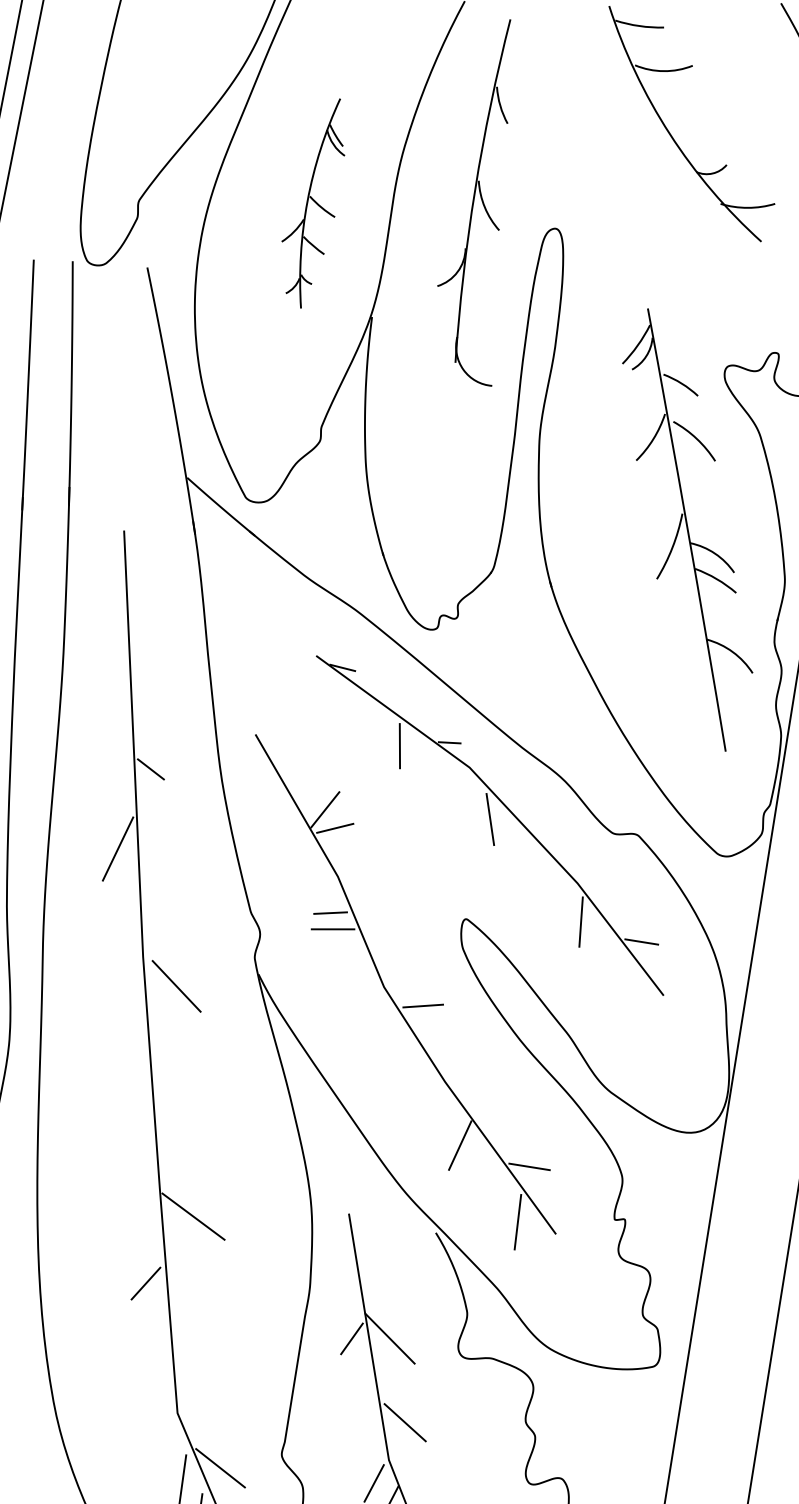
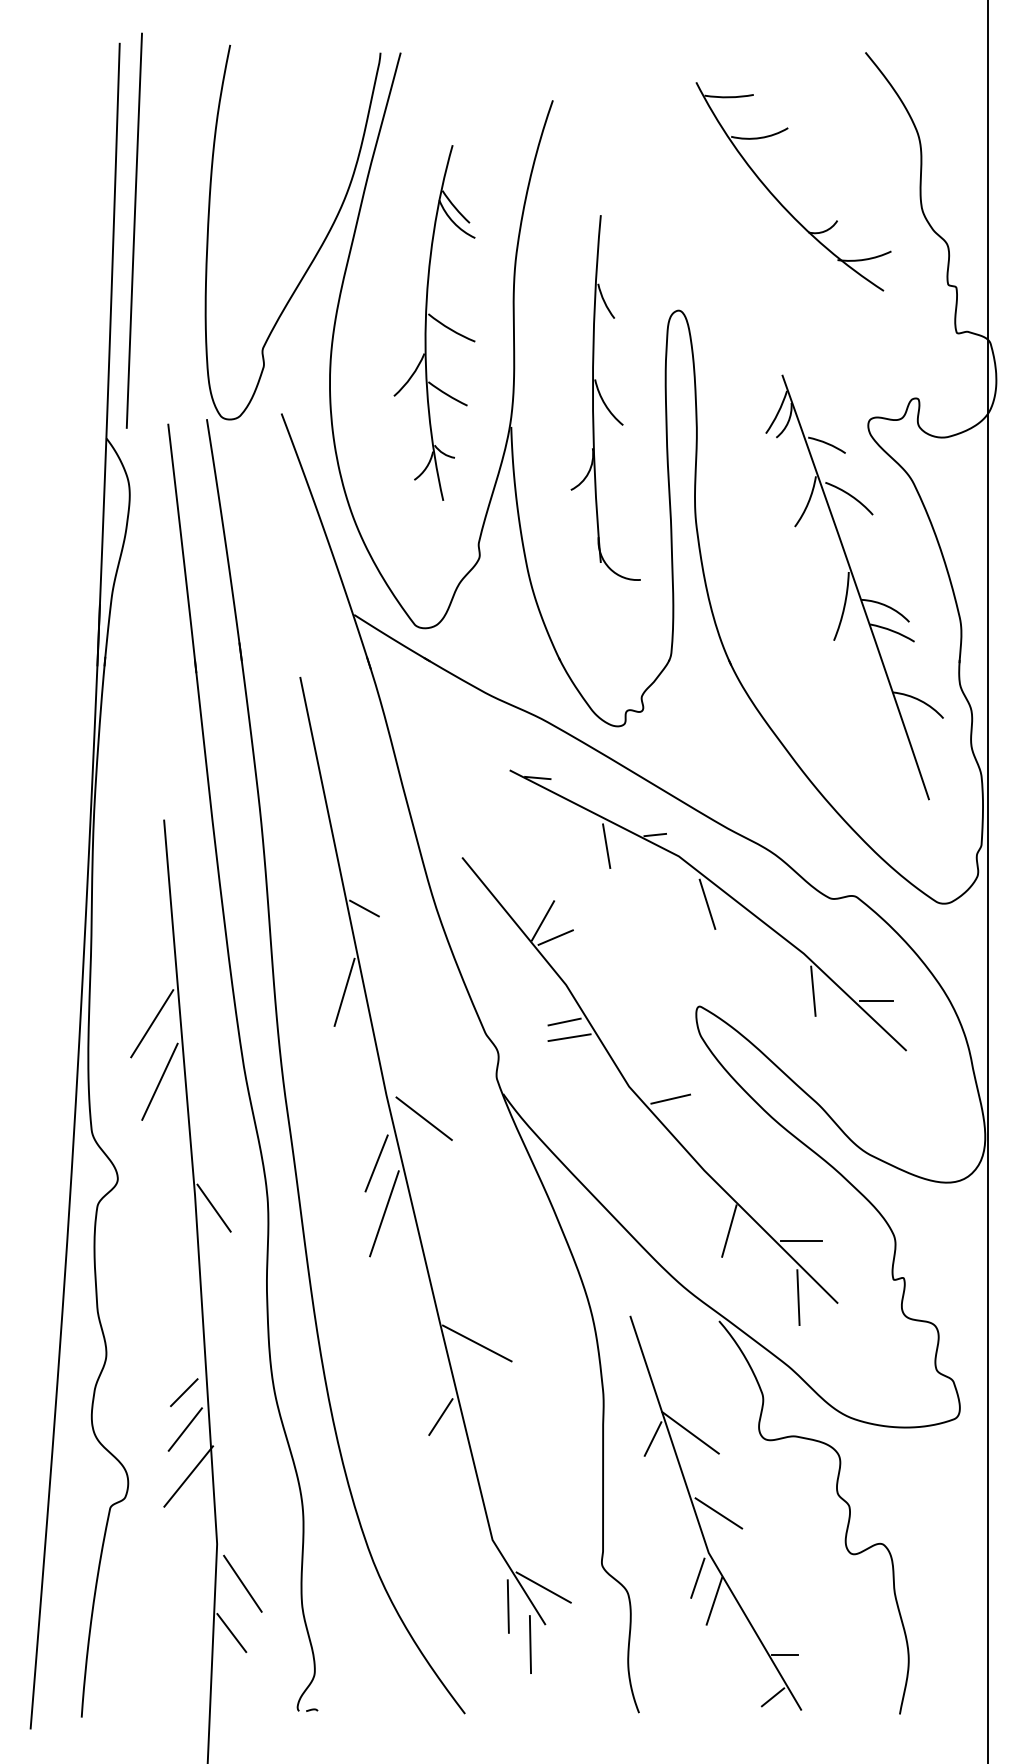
part: (486, 200) -> (605, 397), moved
part: (312, 201) -> (434, 322), size x1.67
line: (122, 1023) -> (376, 1163), added
line: (122, 1073) -> (384, 1213), added

